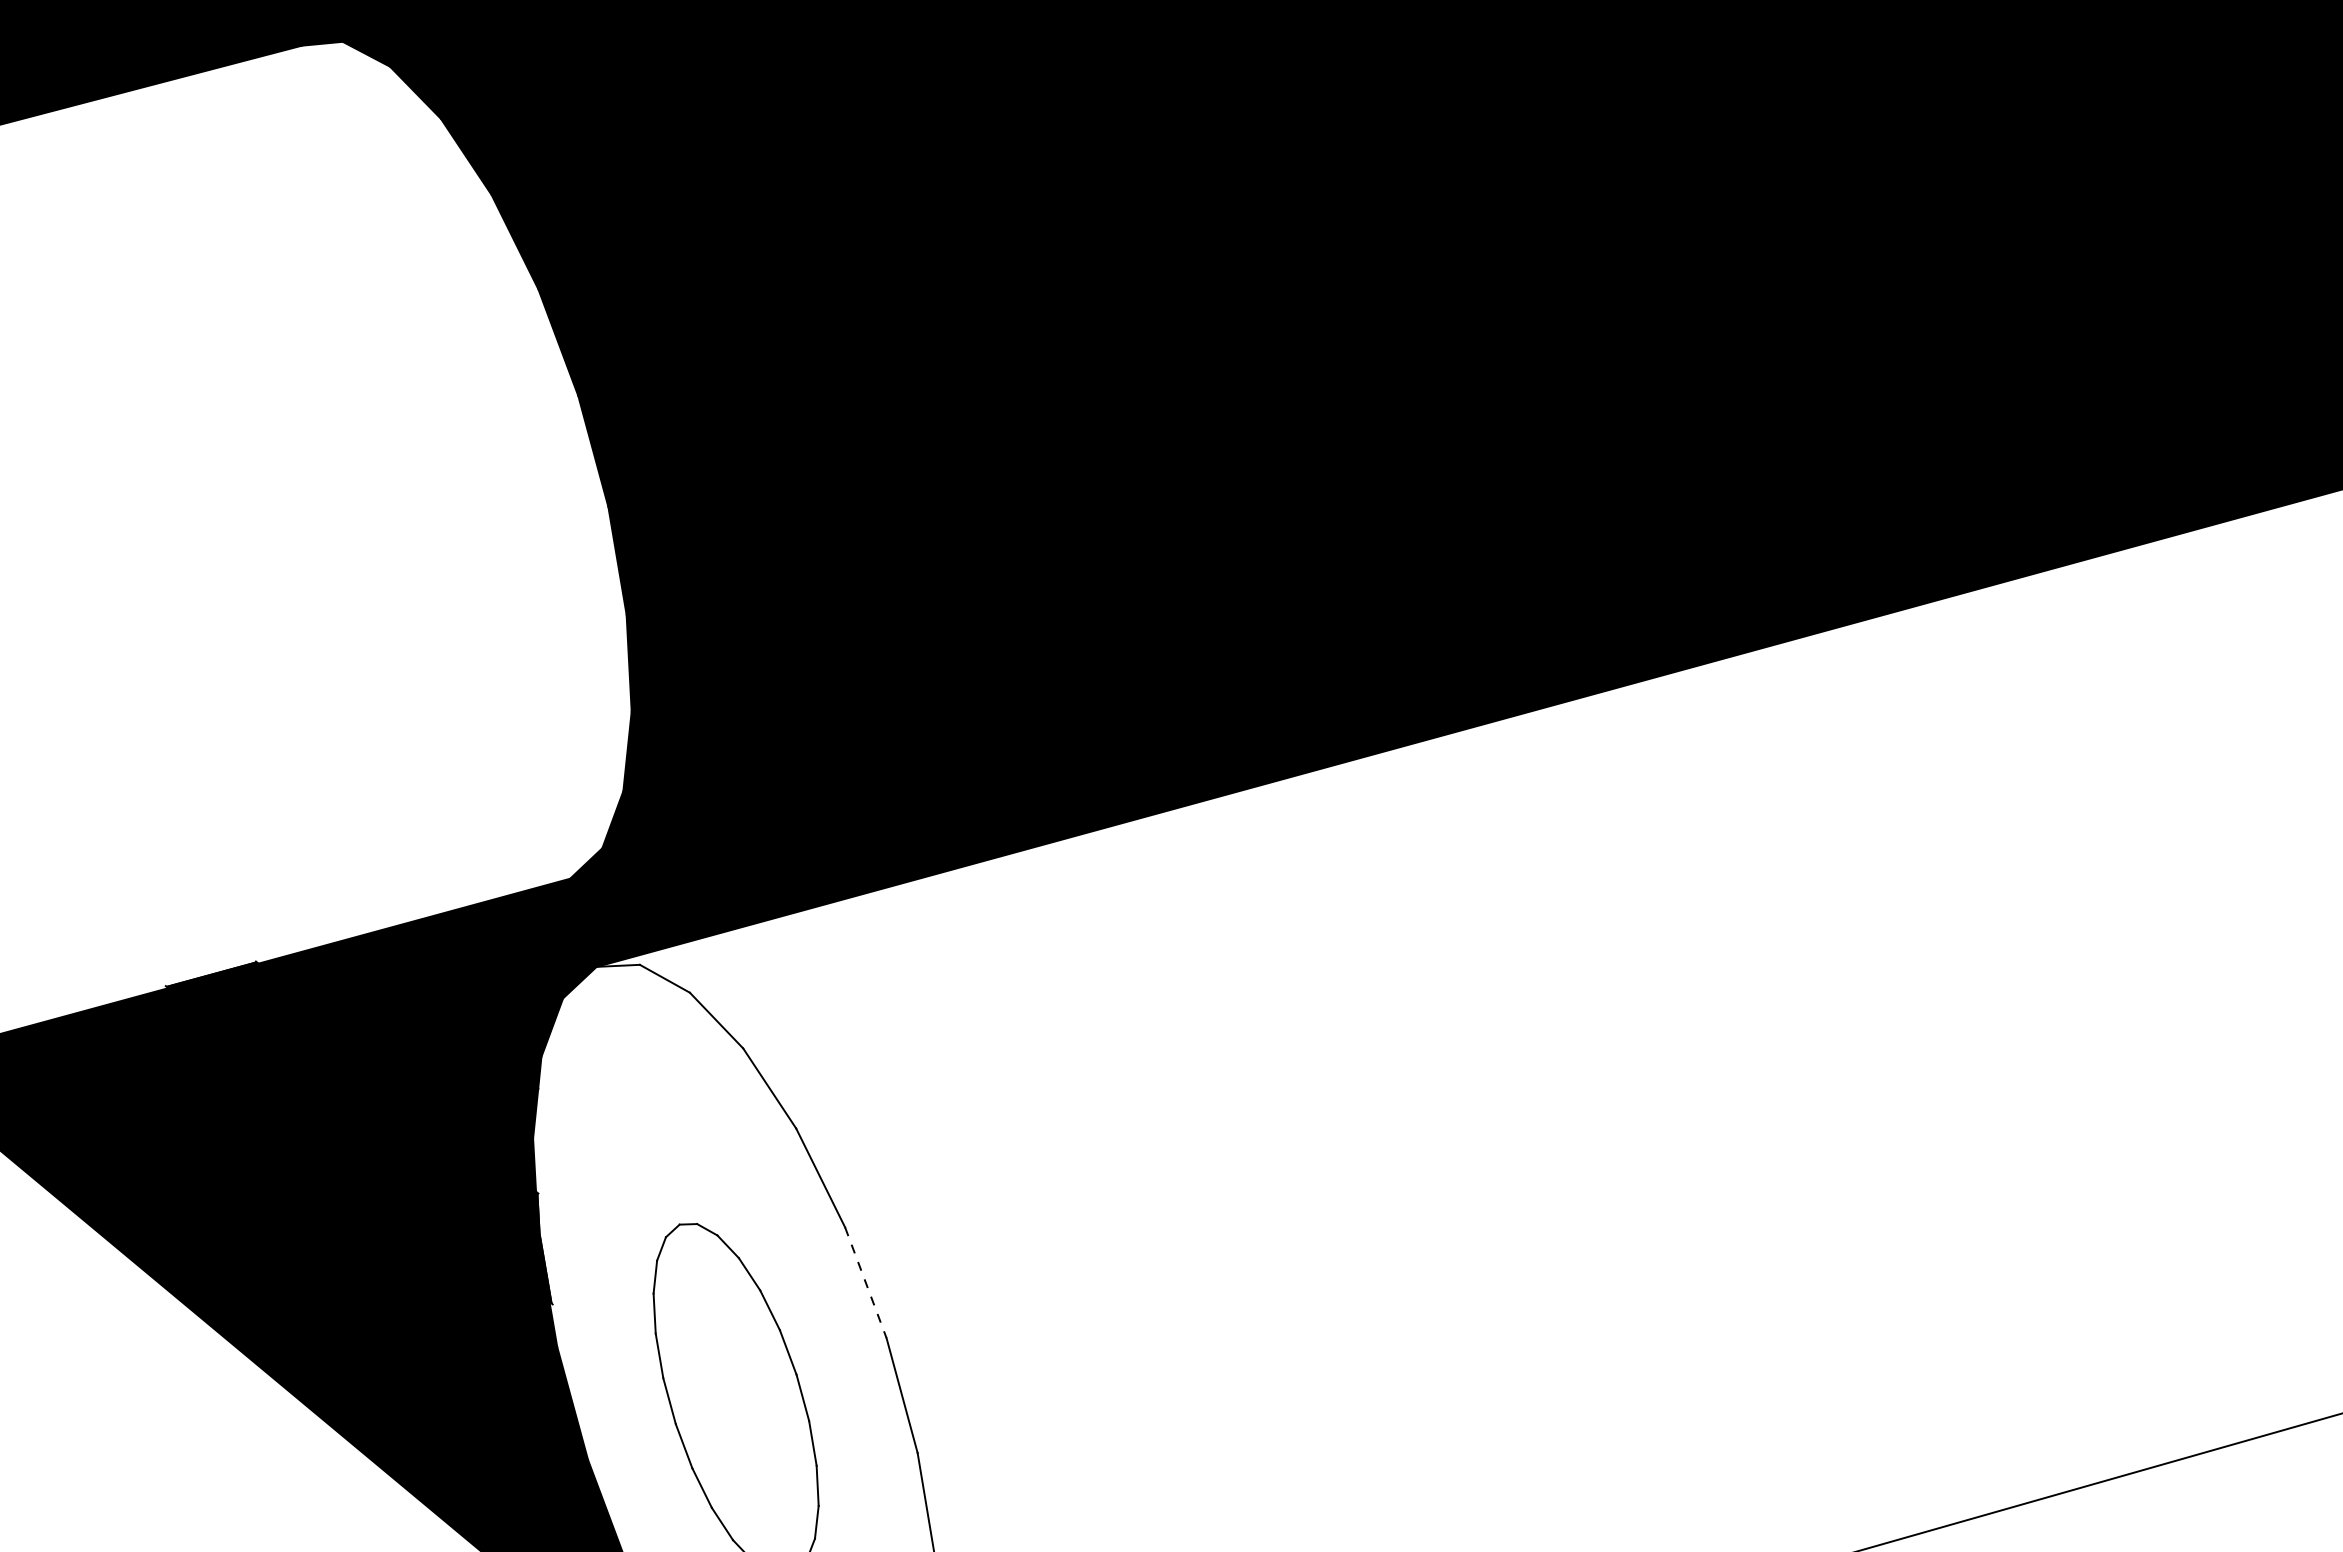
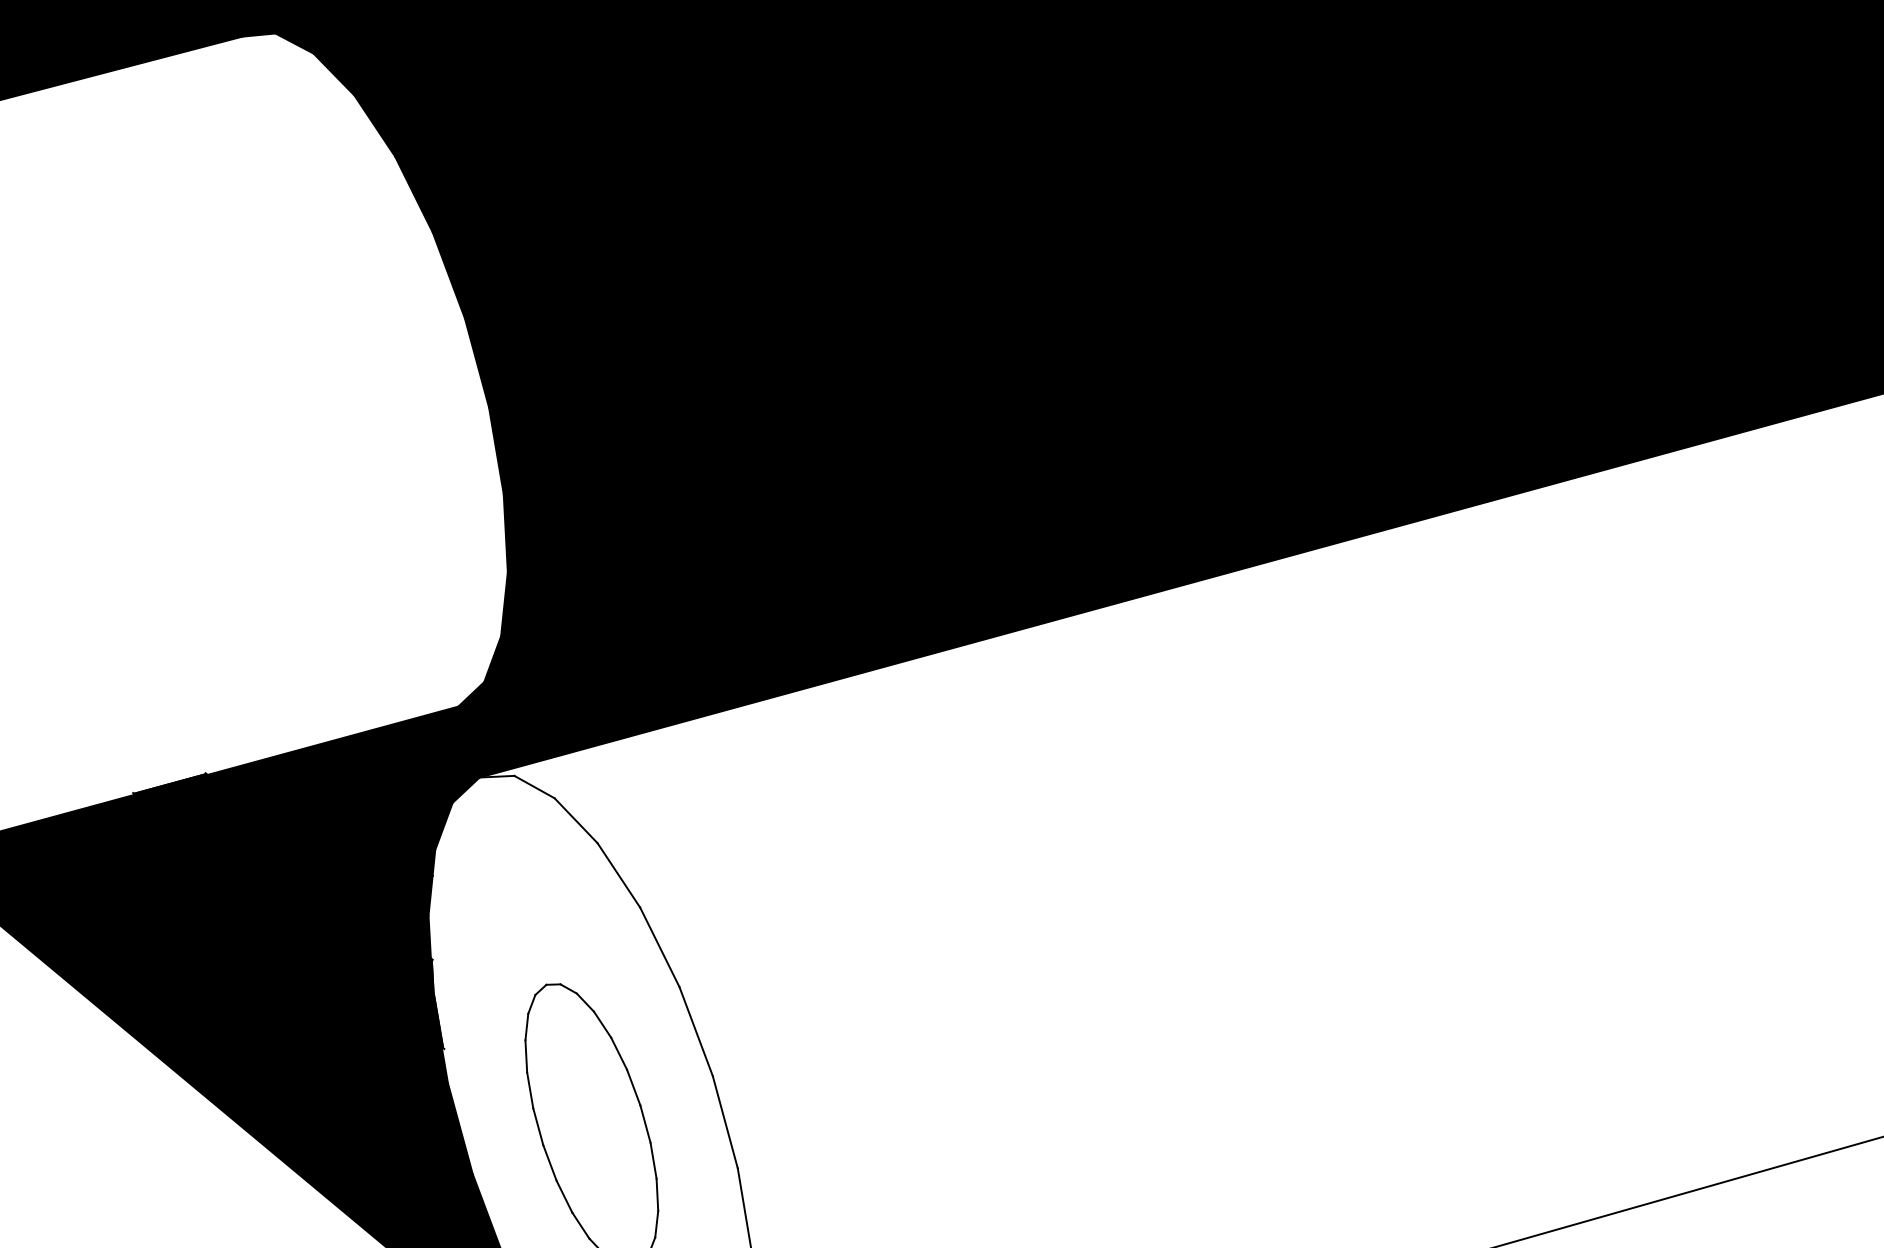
line: (866, 1283) -> (696, 1032), dashed -> solid

